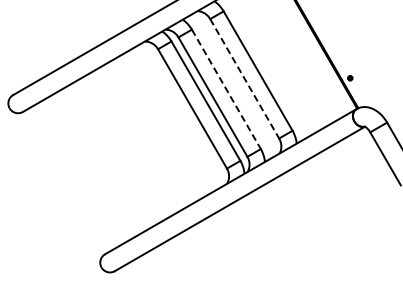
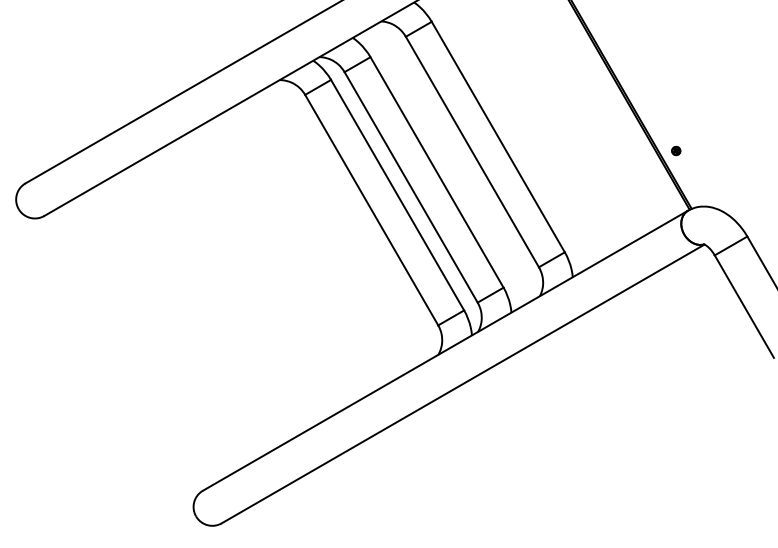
line: (244, 78) -> (472, 151), dashed -> solid
line: (226, 89) -> (437, 172), dashed -> solid

